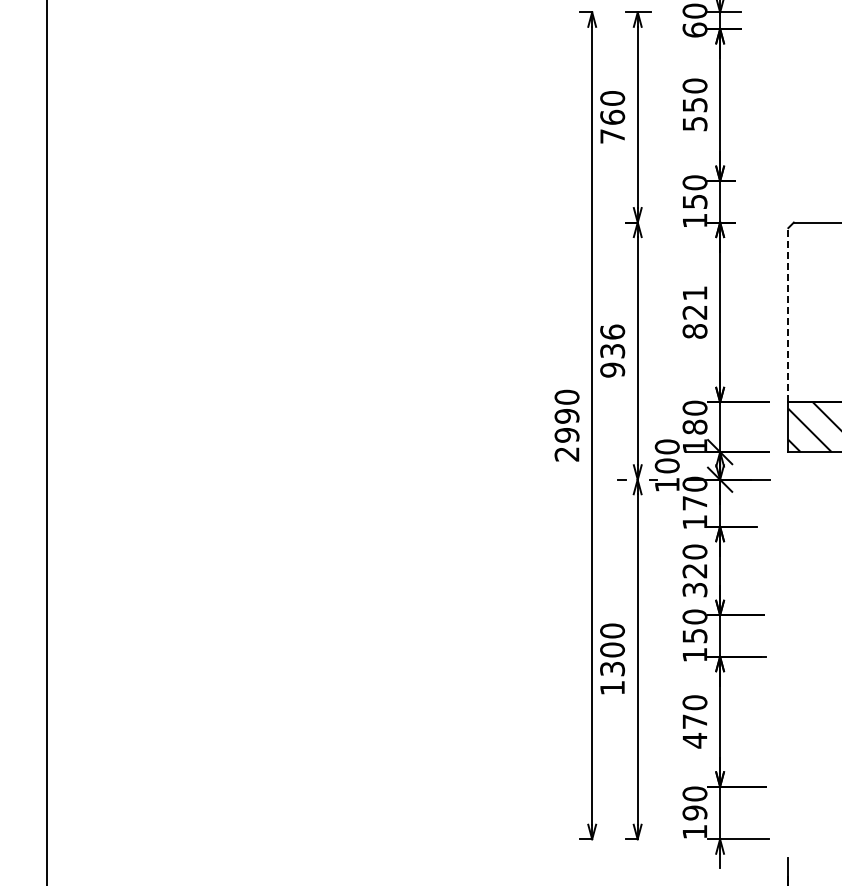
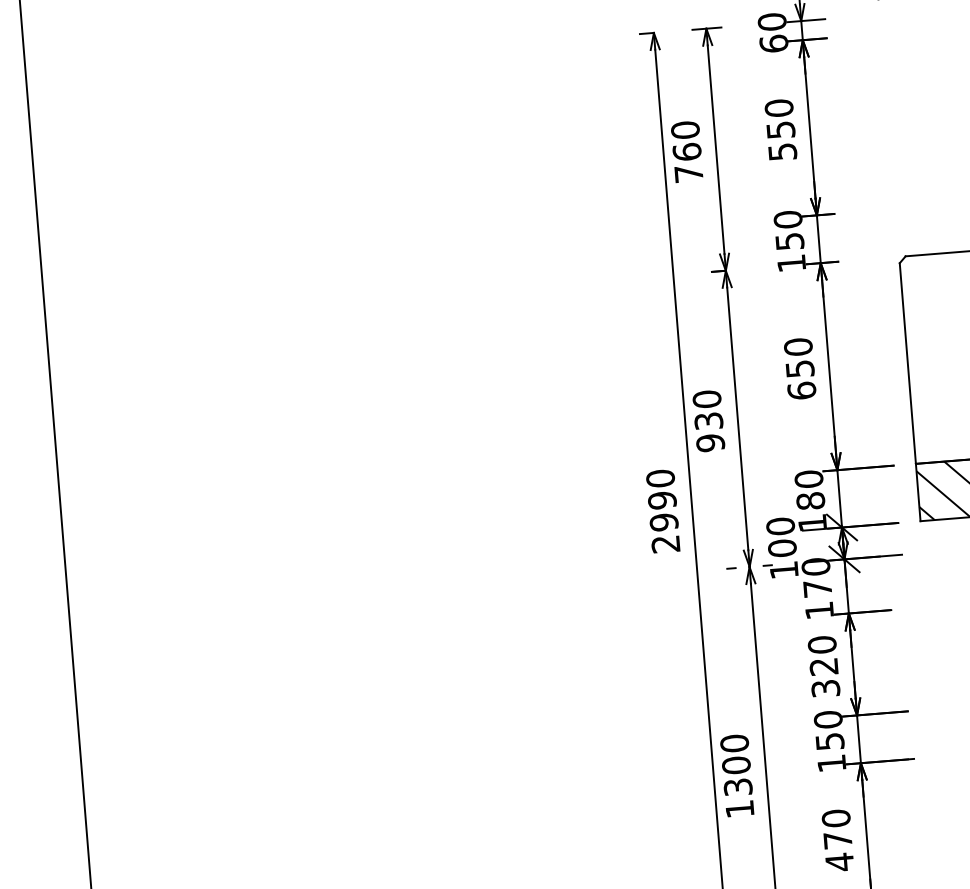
text: (694, 312) -> (799, 369), 821 -> 650
line: (788, 314) -> (907, 362), dashed -> solid
text: (612, 331) -> (706, 398), 936 -> 930

